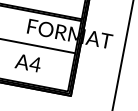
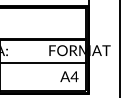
text: (28, 62) -> (69, 76), moved

